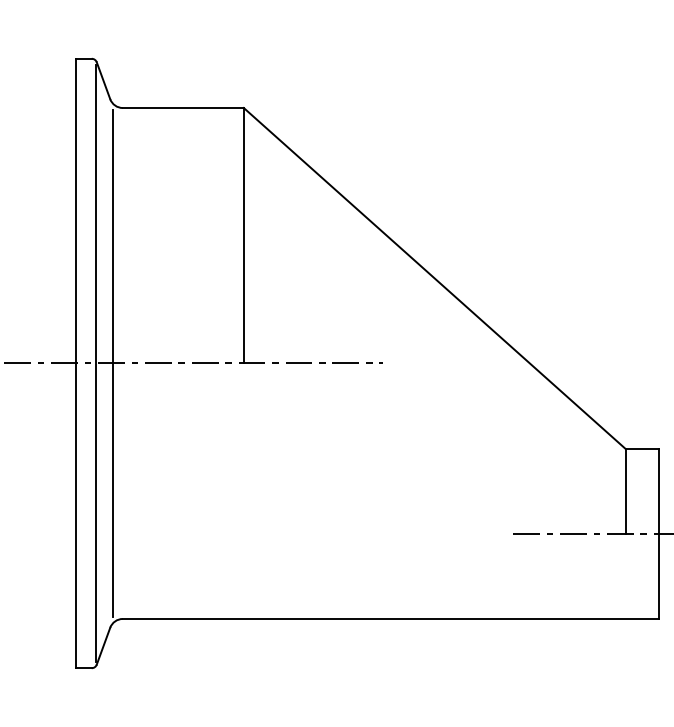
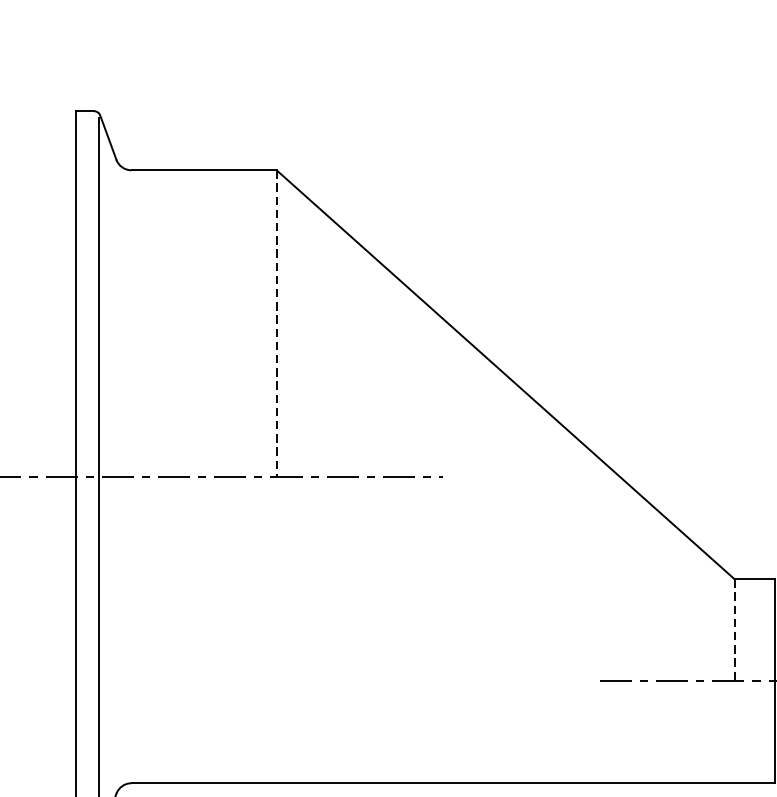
line: (243, 235) -> (276, 323), solid -> dashed
line: (113, 363) -> (120, 476), removed
line: (625, 491) -> (734, 630), solid -> dashed

